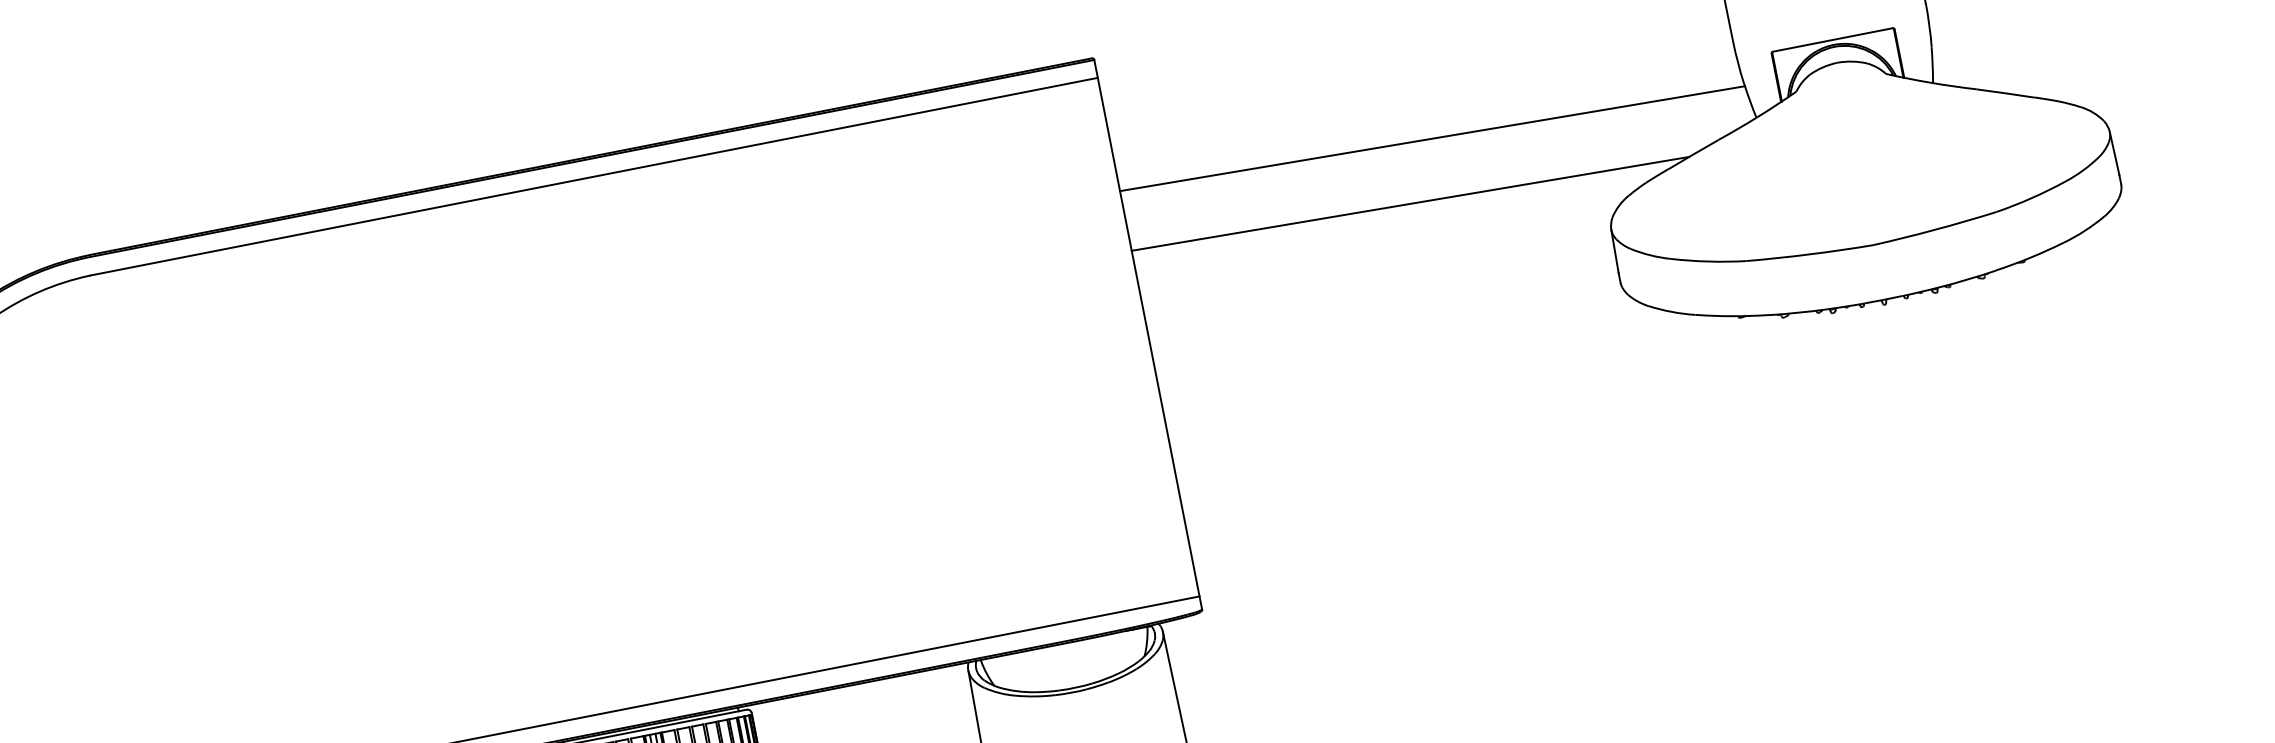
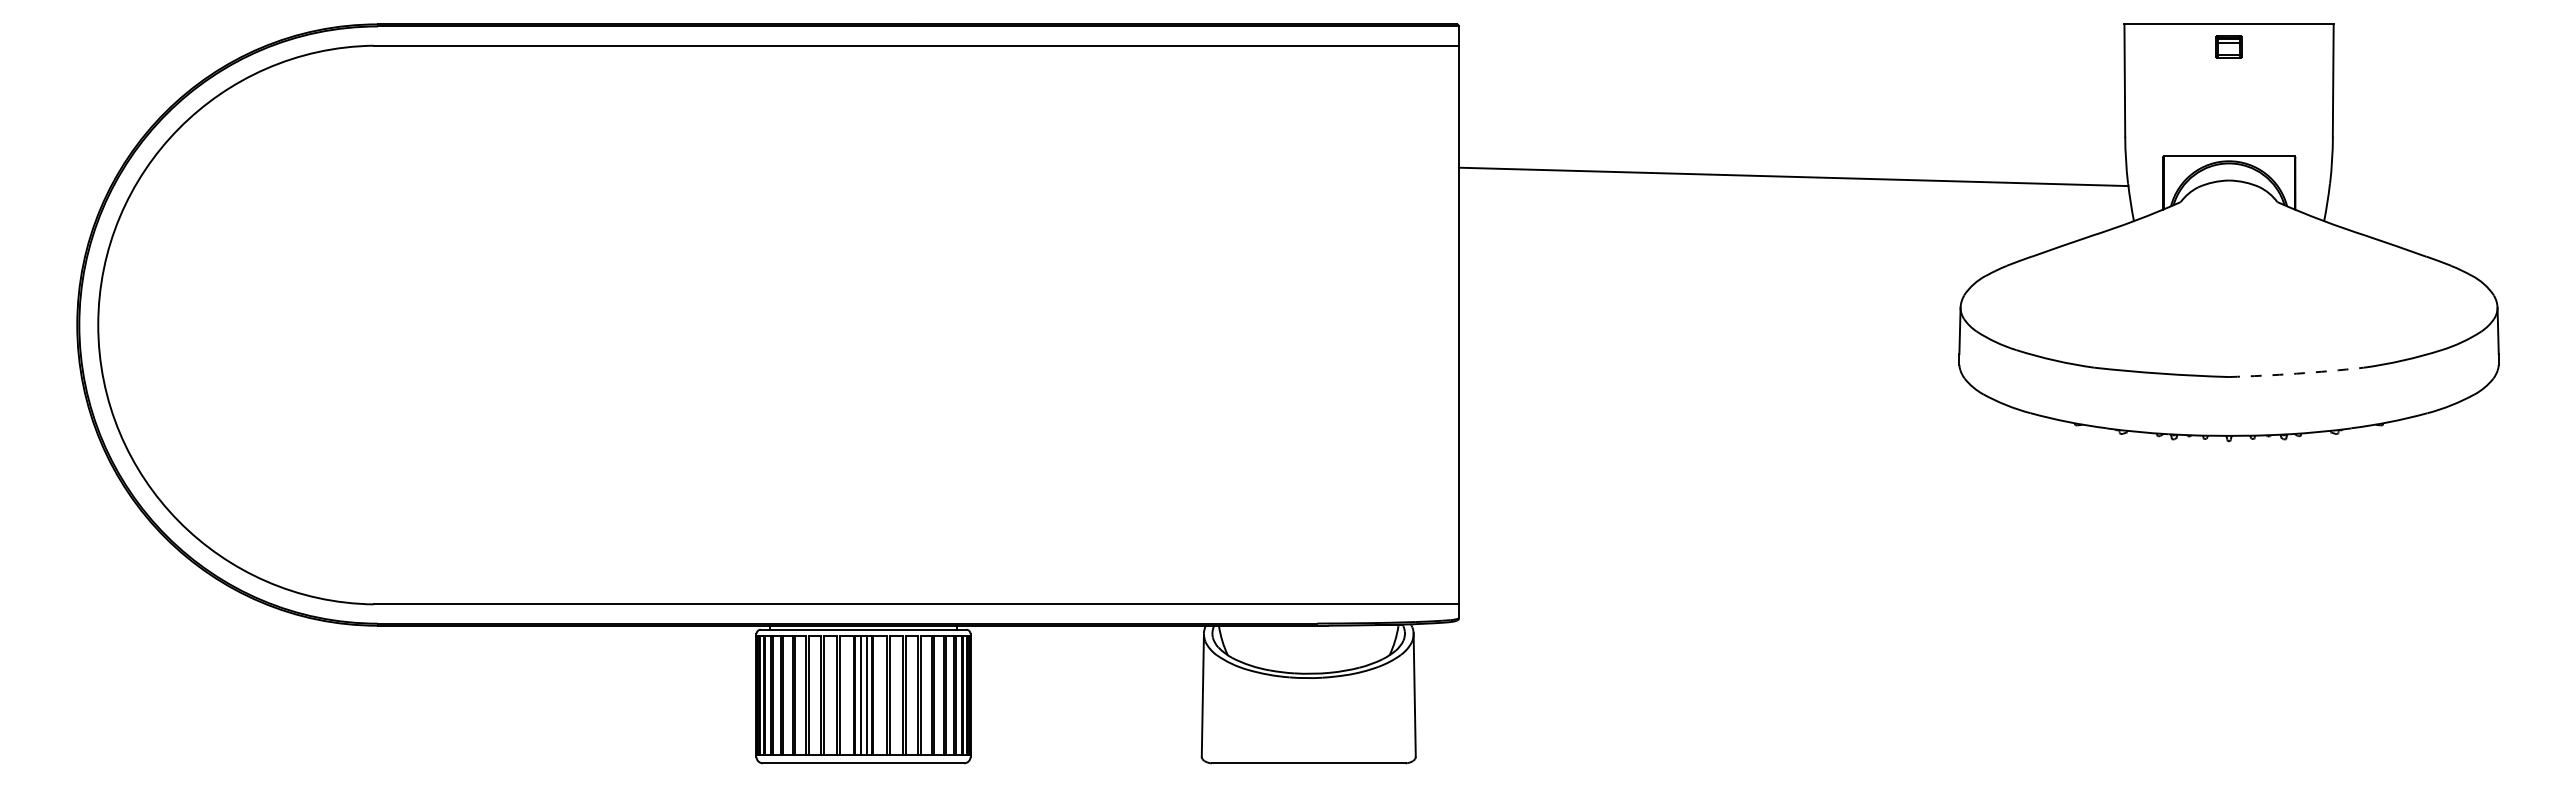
line: (1410, 203) -> (1757, 239), removed
arc: (1935, 229) -> (2296, 373), solid -> dashed

